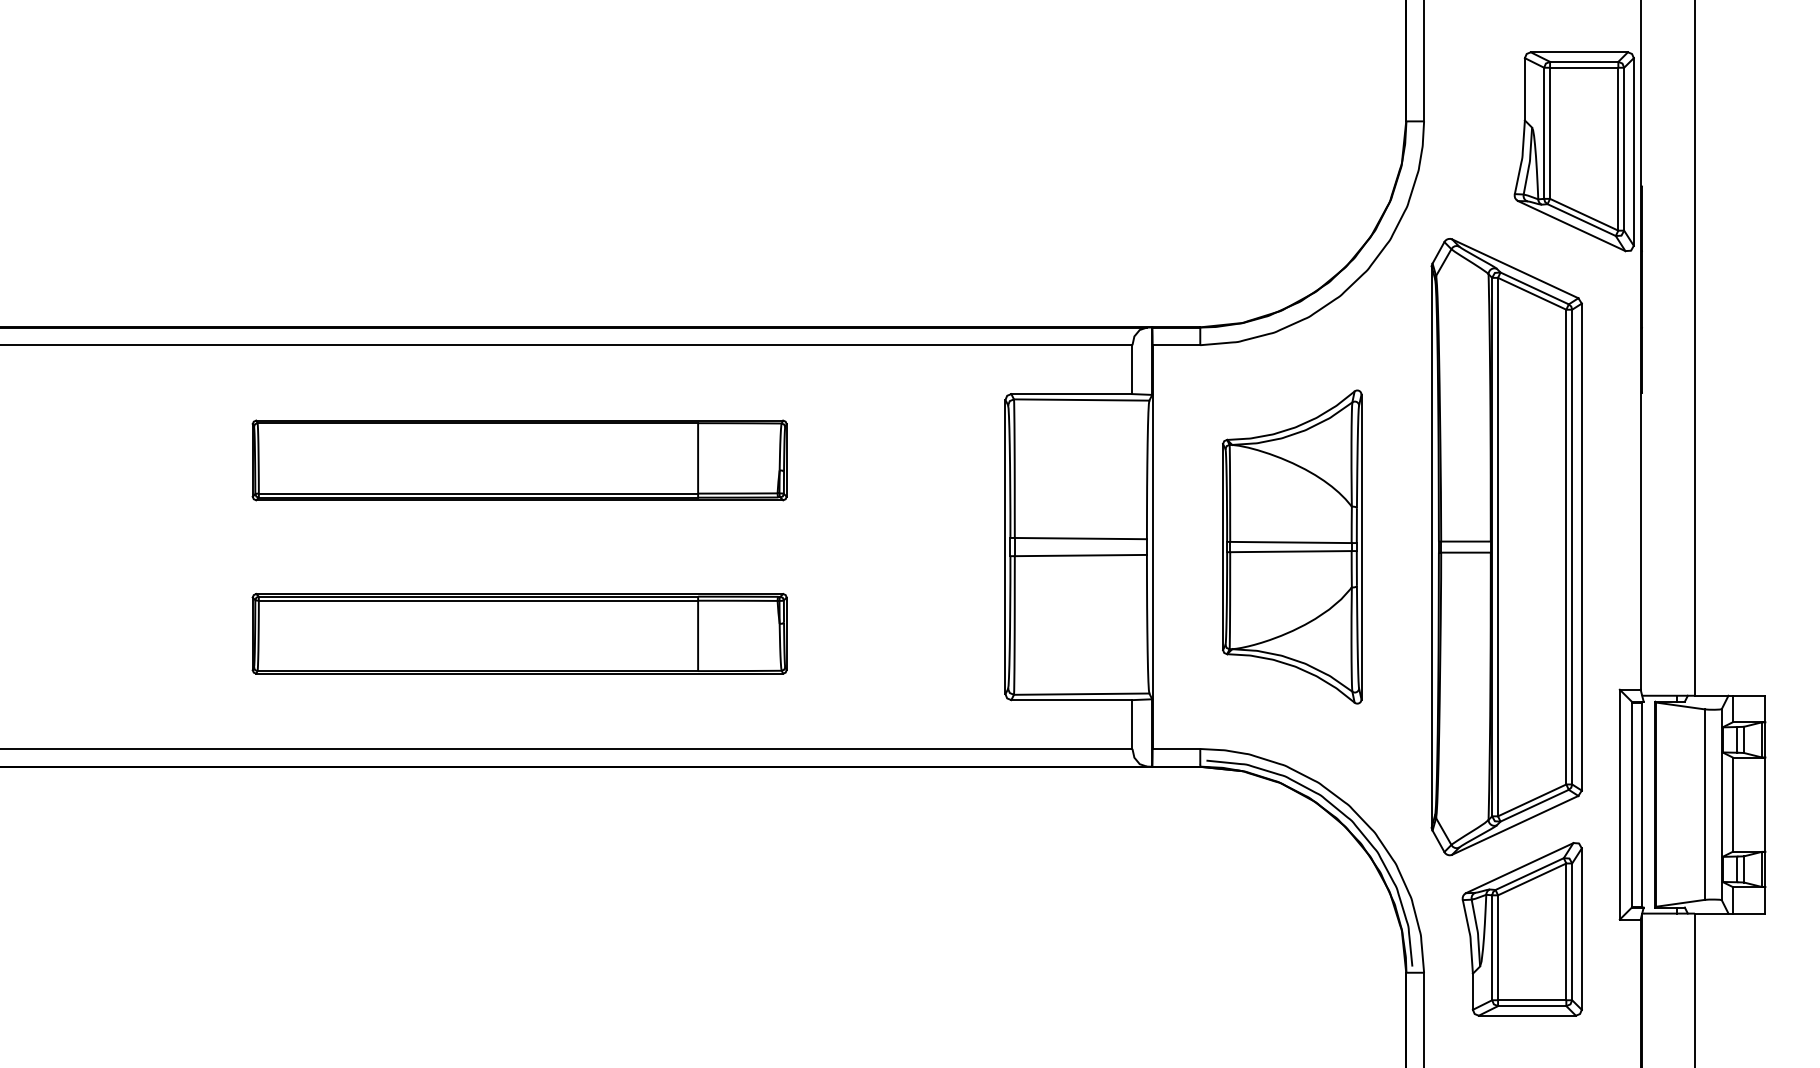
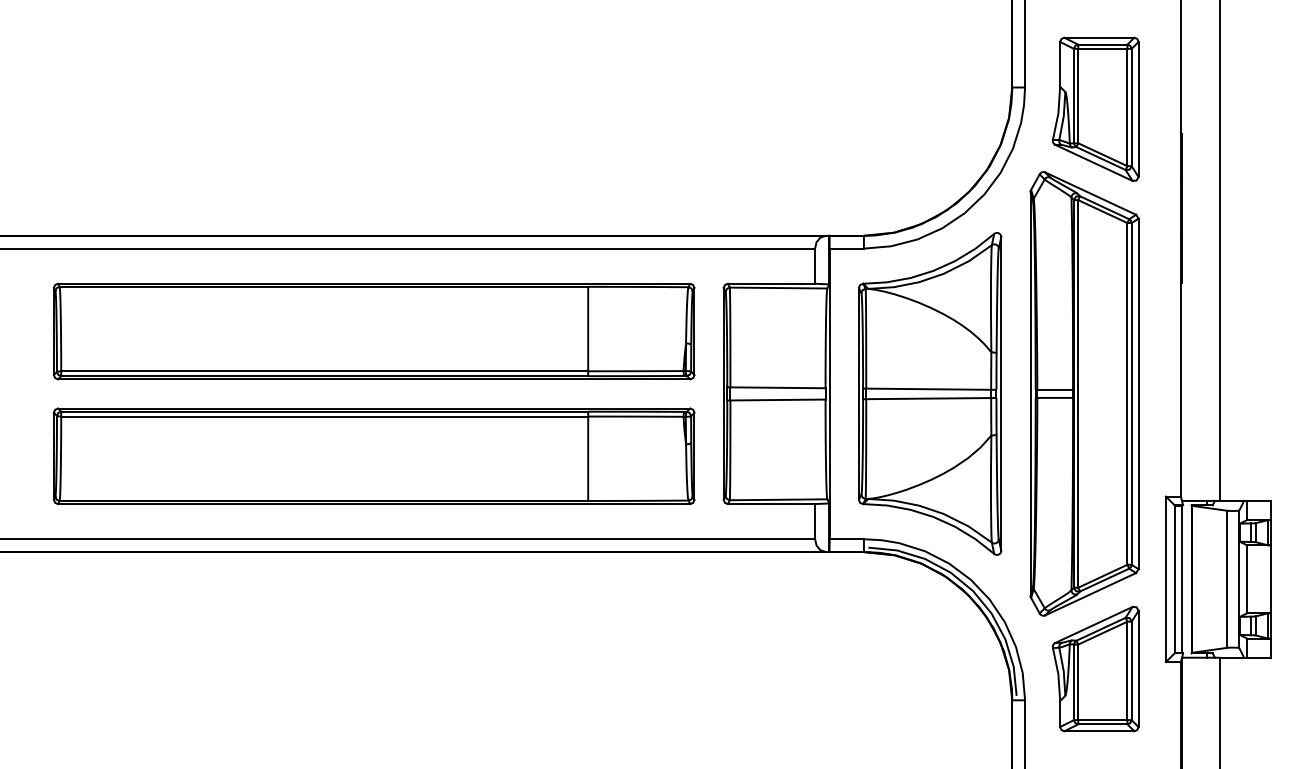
part: (1573, 151) -> (1095, 109), moved
part: (519, 460) -> (373, 331), size x1.67
part: (1292, 546) -> (930, 393), size x1.43
part: (519, 633) -> (373, 456), size x1.67

